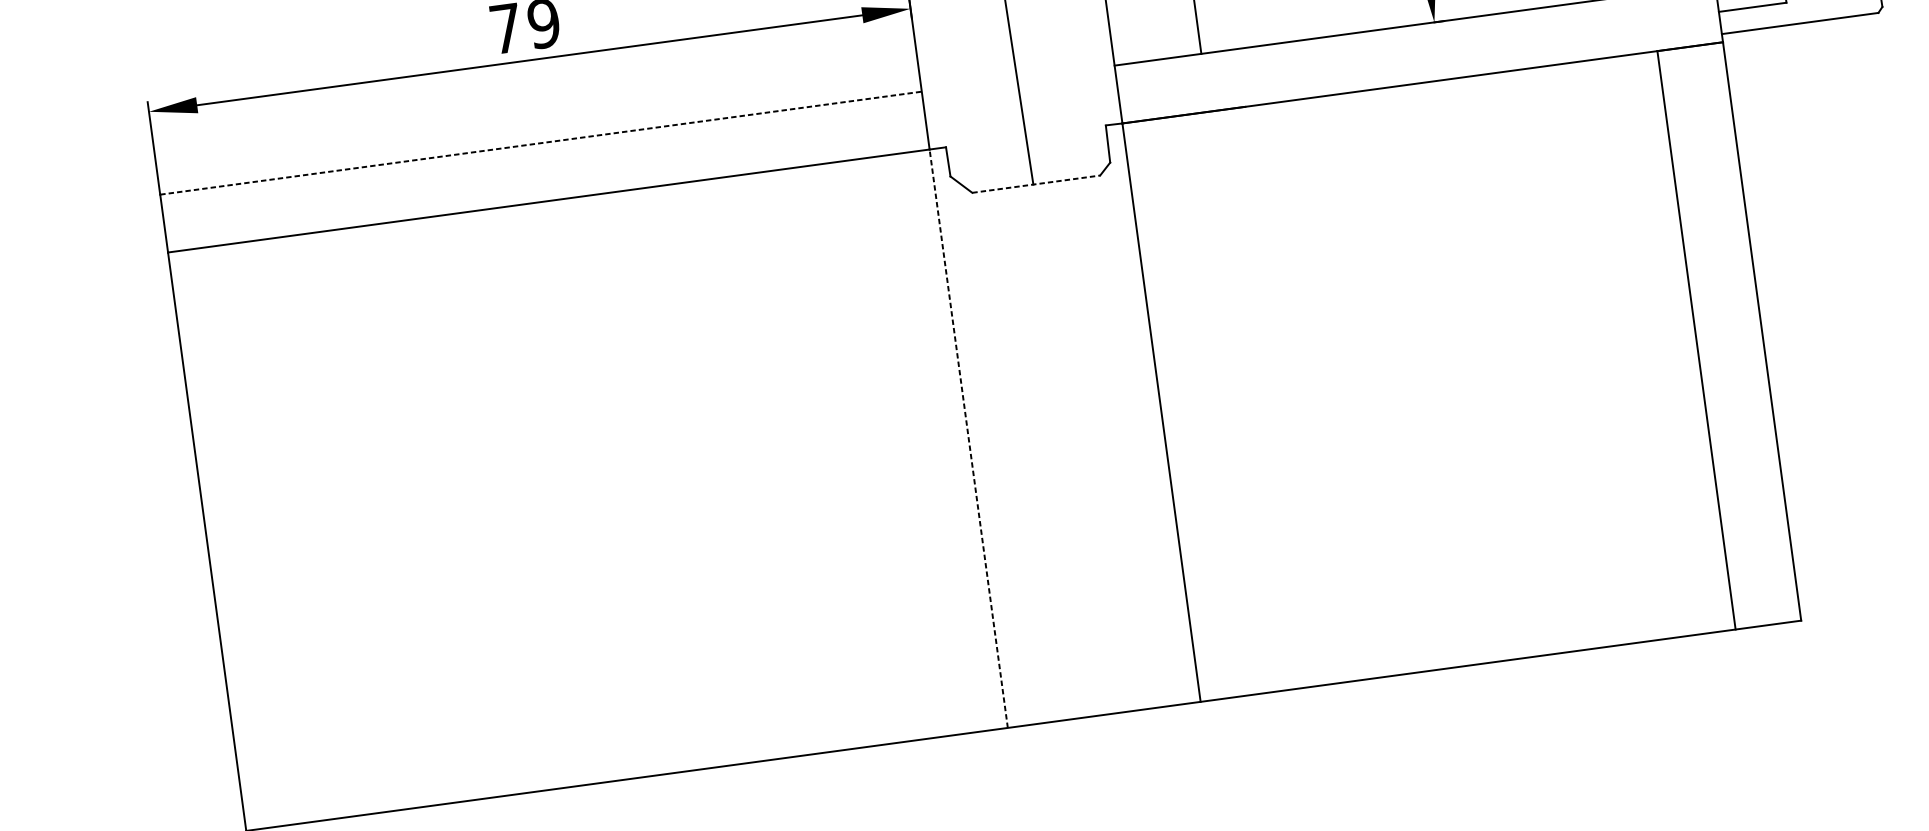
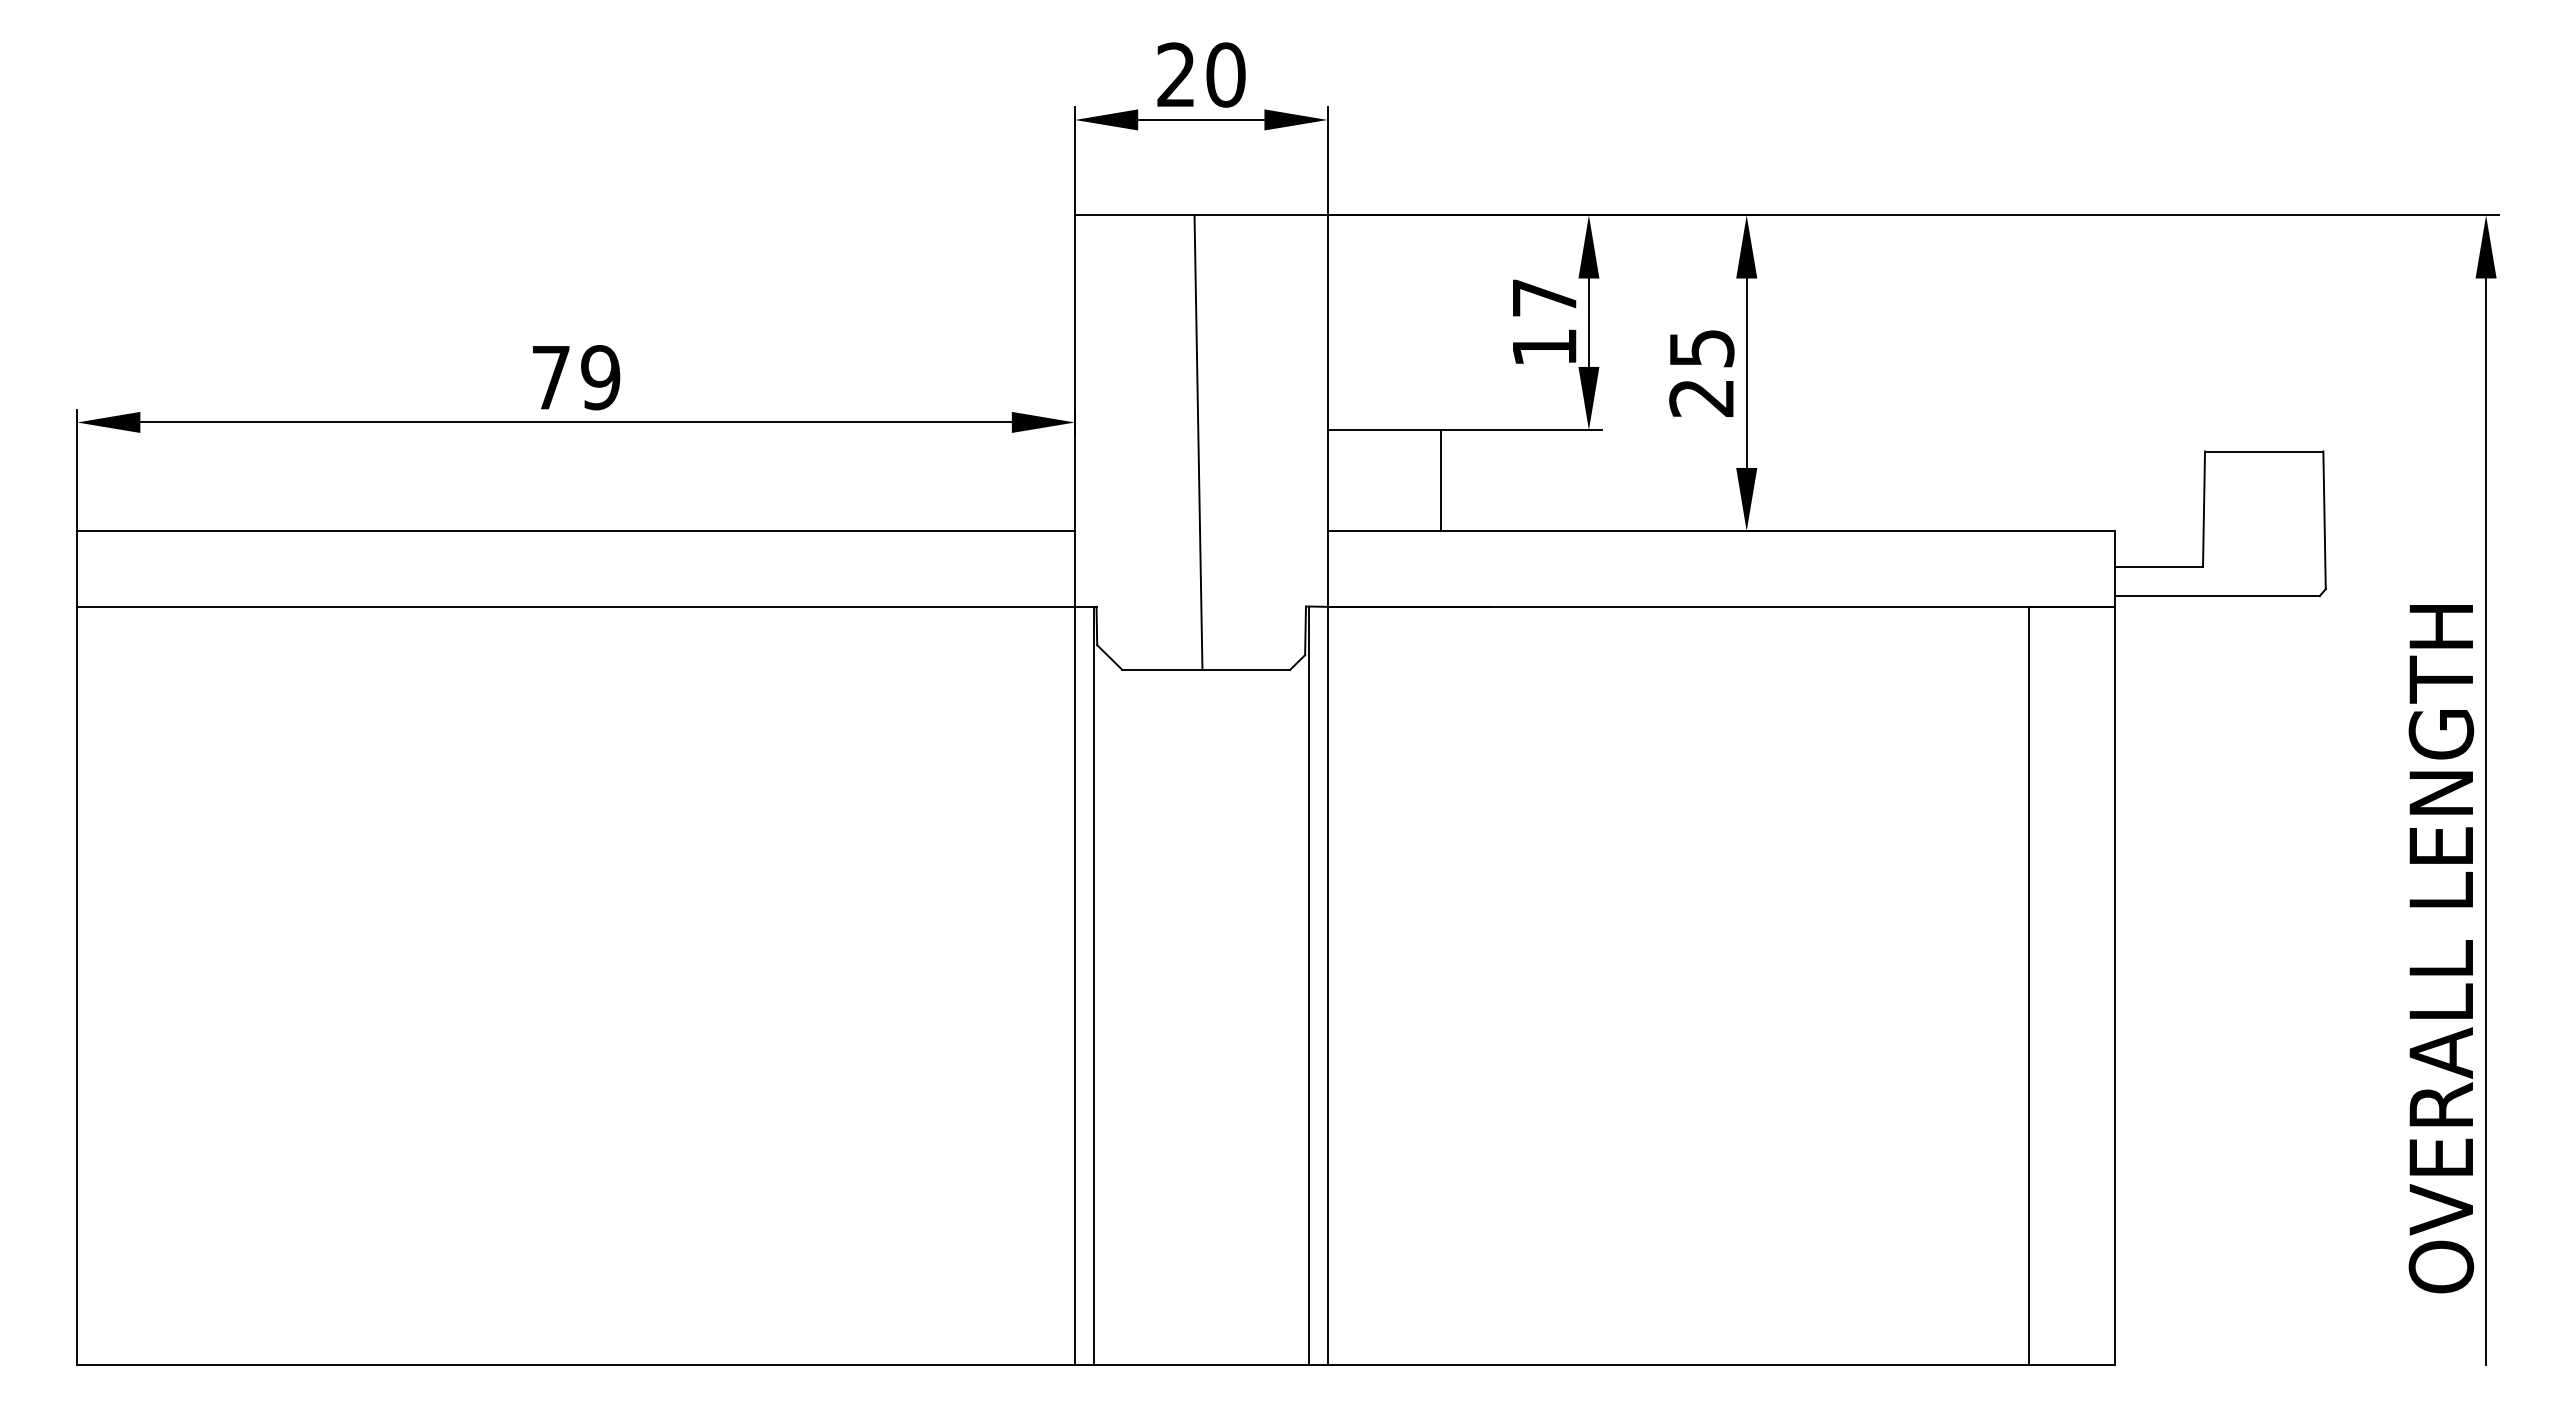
line: (541, 143) -> (576, 531), dashed -> solid
line: (1036, 184) -> (1206, 670), dashed -> solid
line: (1146, 414) -> (1308, 985), added
line: (983, 436) -> (1094, 985), added
line: (969, 438) -> (1075, 985), dashed -> solid

